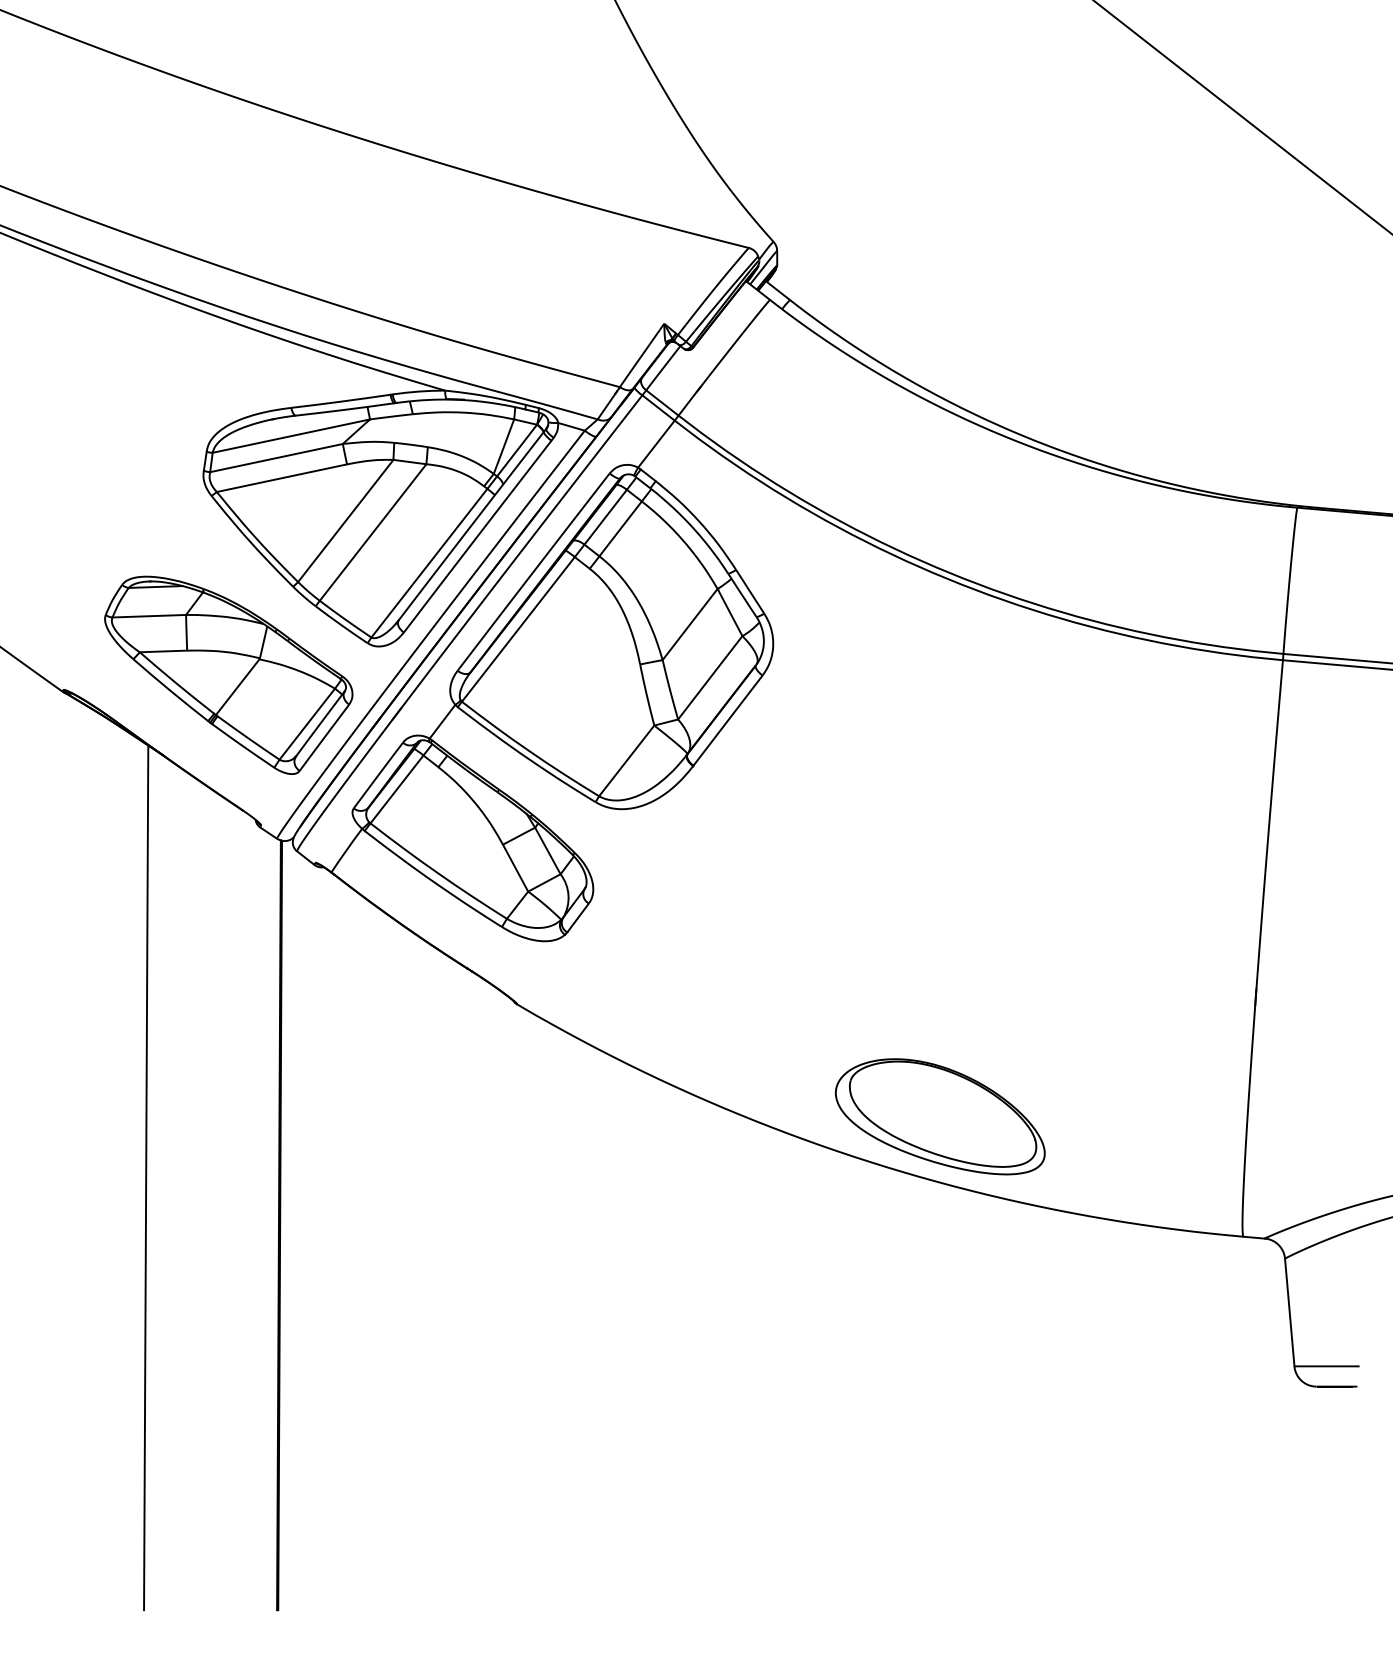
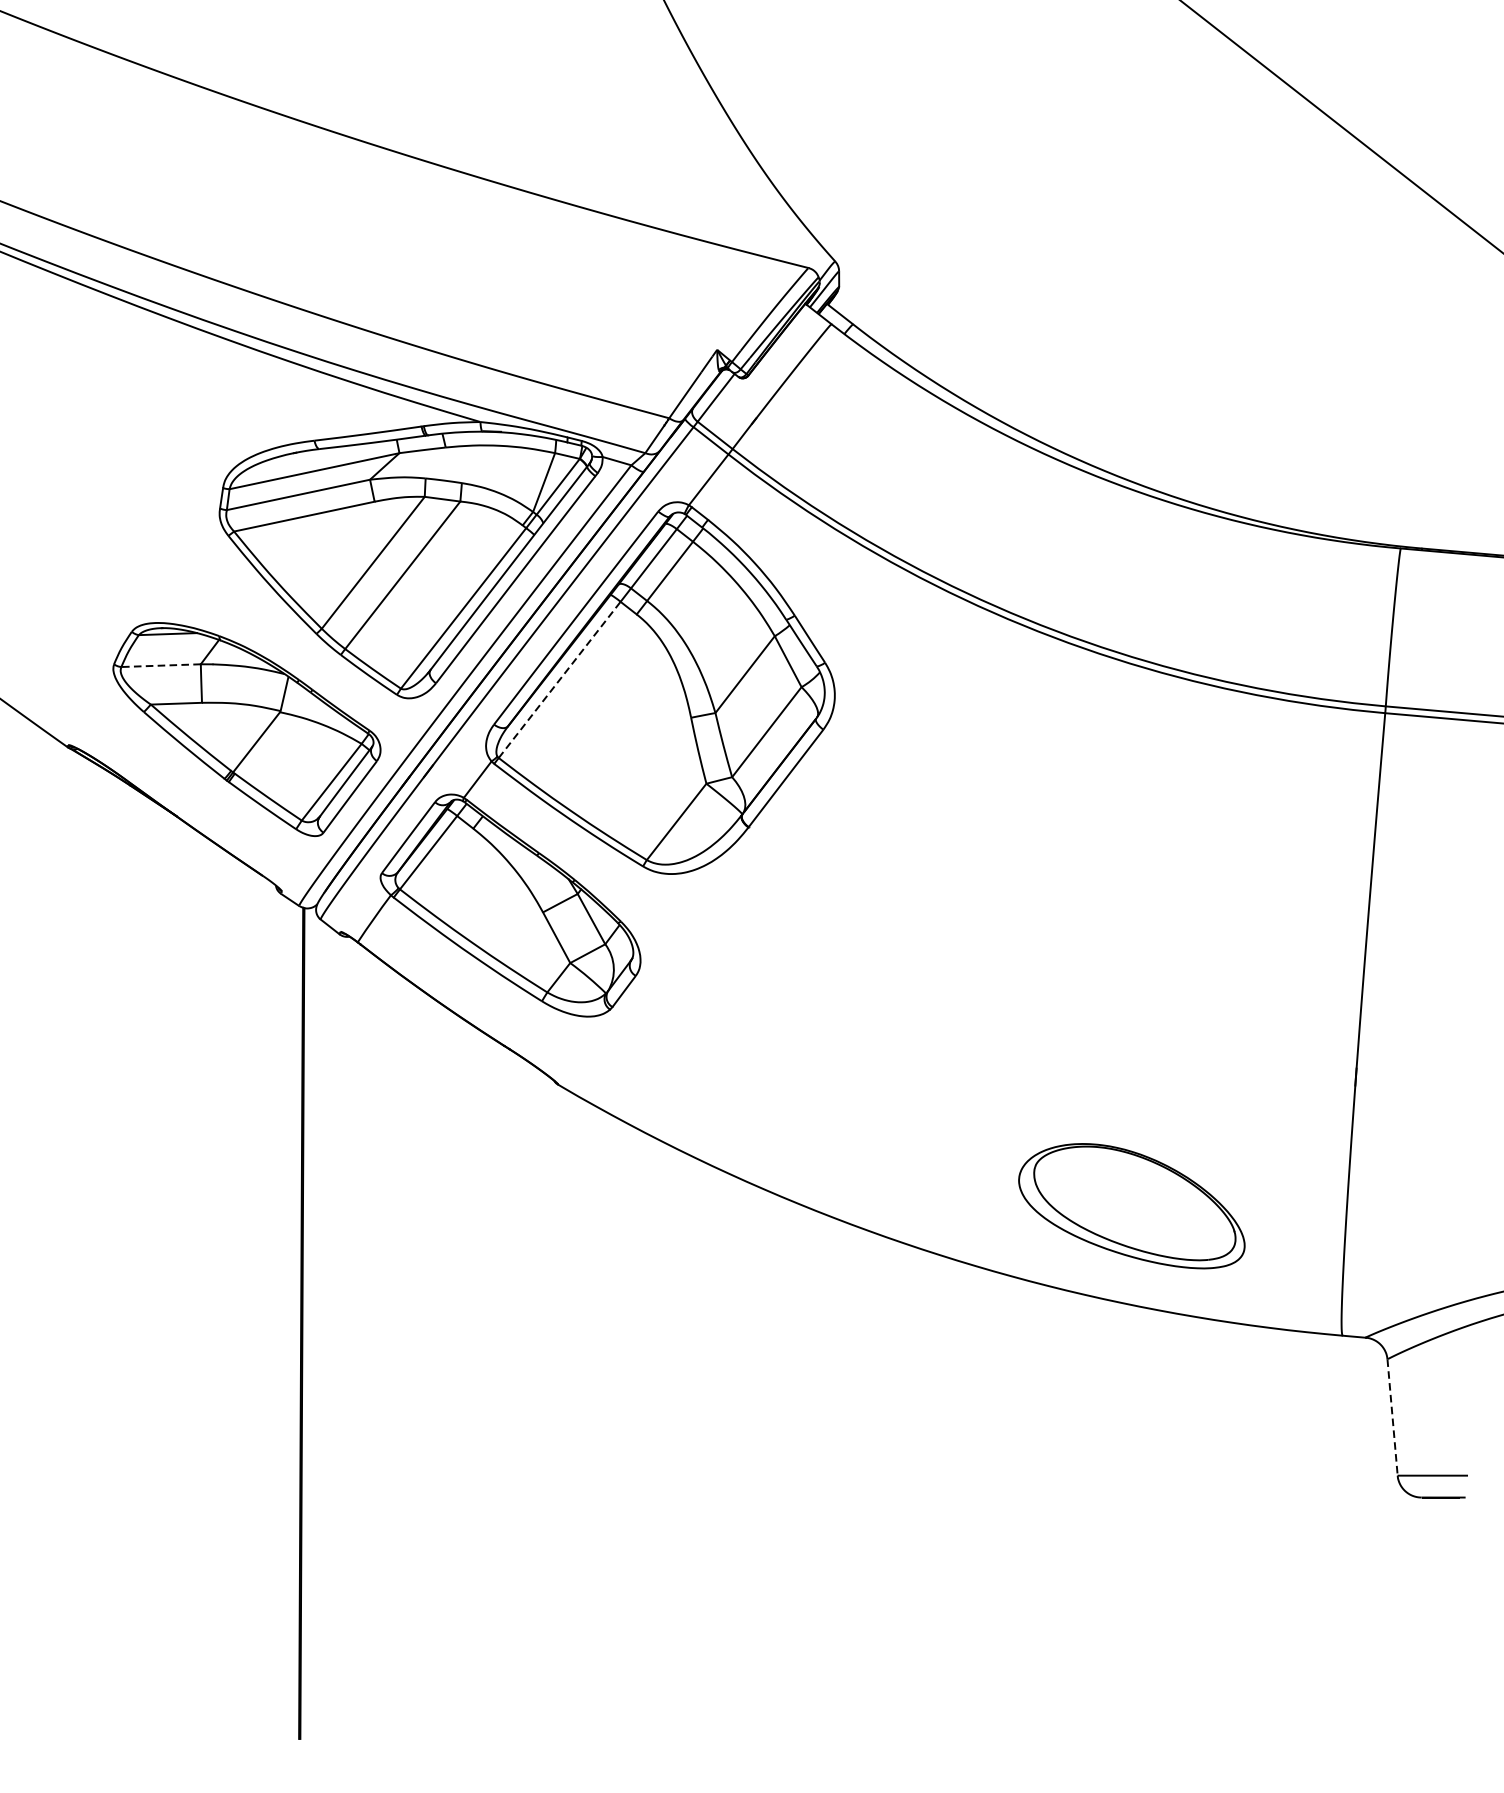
line: (149, 616) -> (161, 665), solid -> dashed
line: (518, 629) -> (559, 680), solid -> dashed
part: (940, 1116) -> (1132, 1205), moved
line: (146, 1177) -> (158, 1271), removed
line: (1289, 1313) -> (1392, 1418), solid -> dashed

